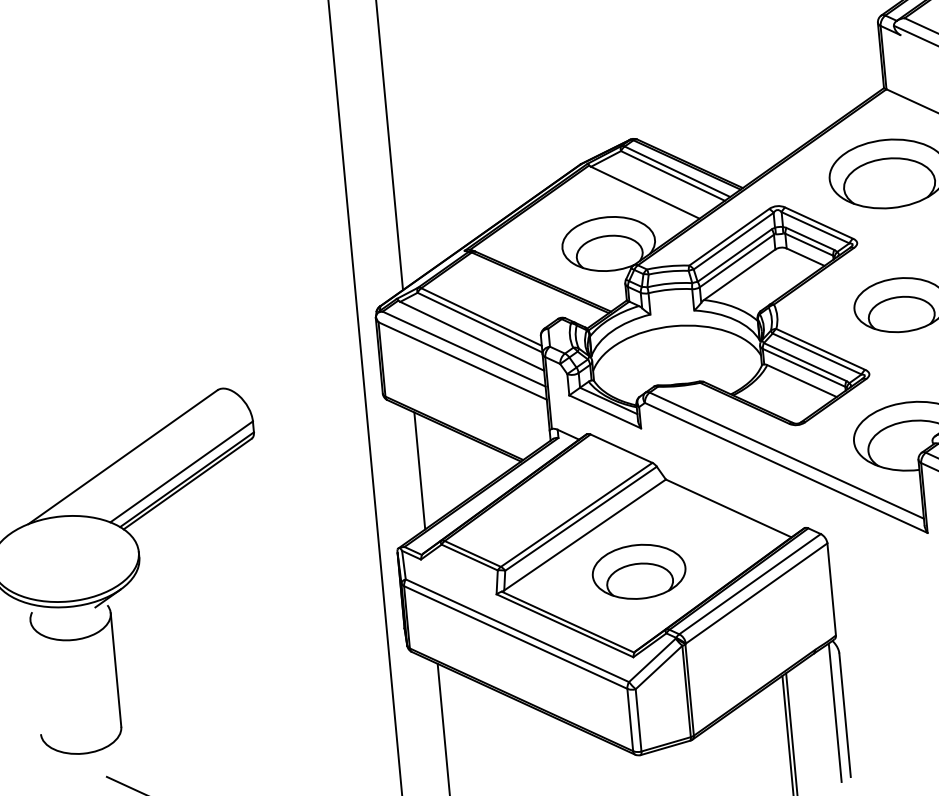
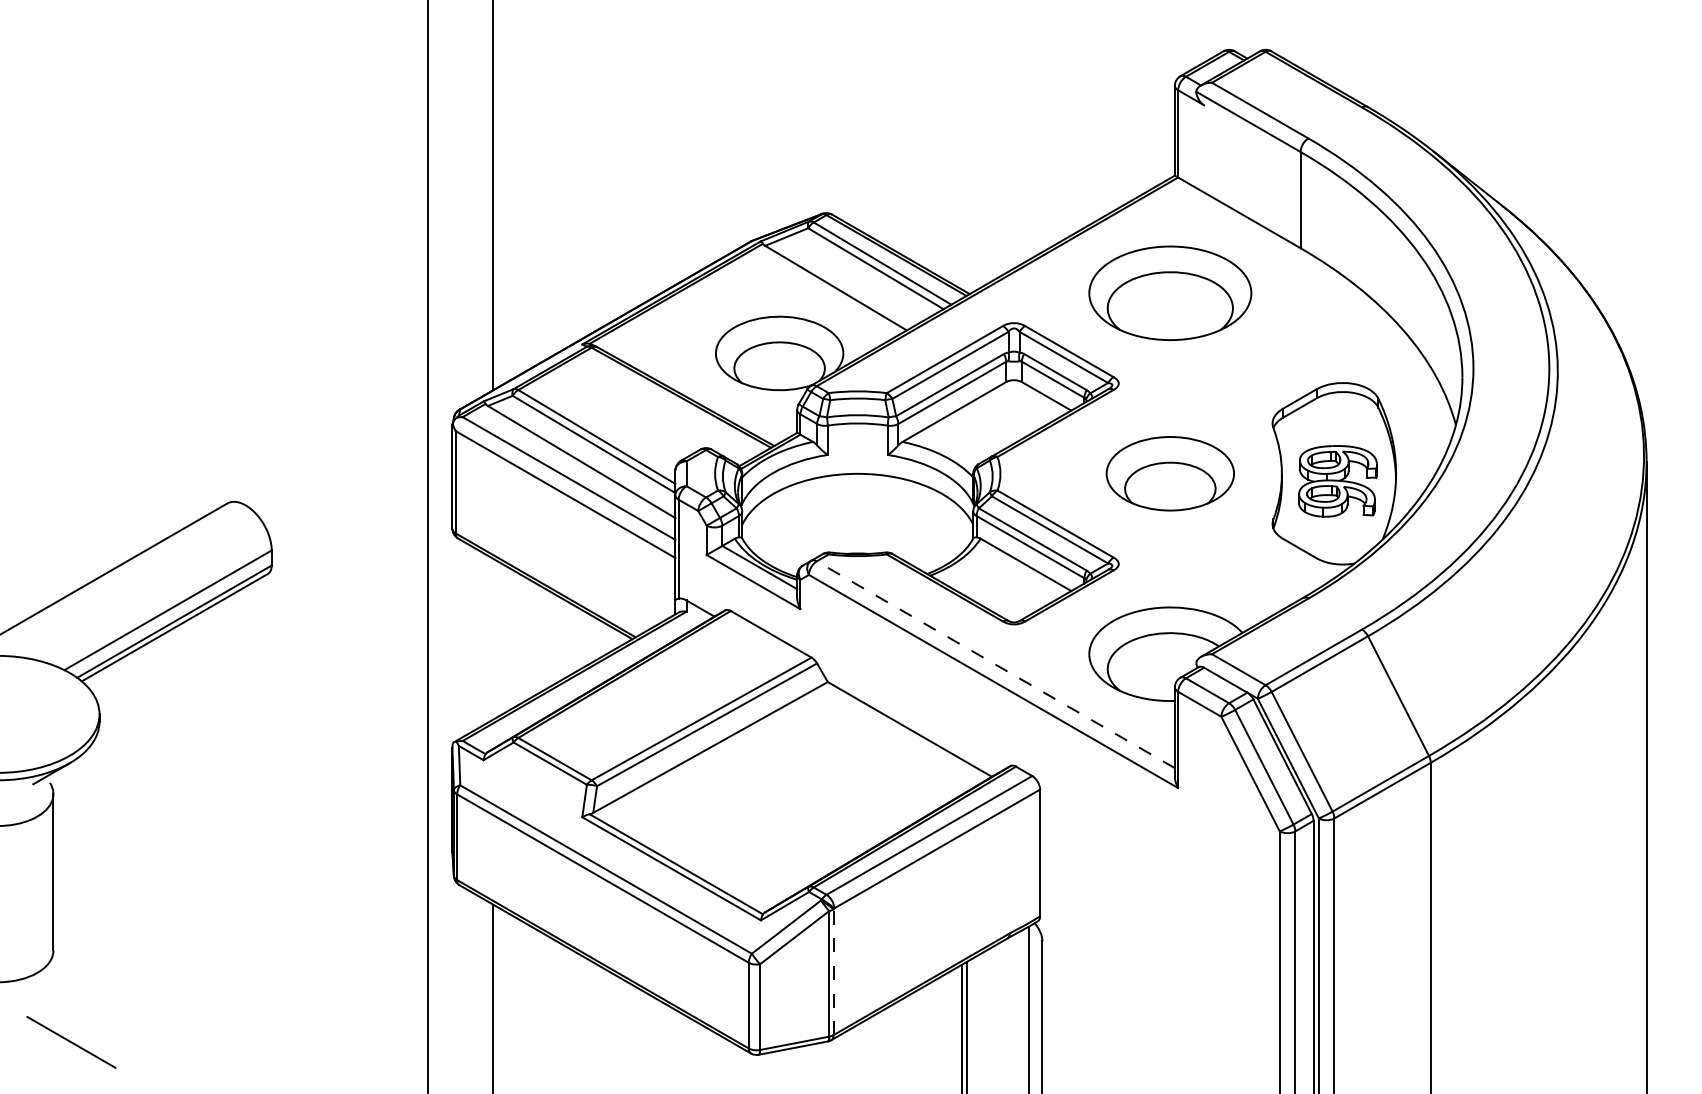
line: (786, 455) -> (995, 664), solid -> dashed
line: (420, 470) -> (493, 638), removed
part: (639, 571) -> (779, 804), removed
line: (689, 690) -> (833, 972), solid -> dashed

